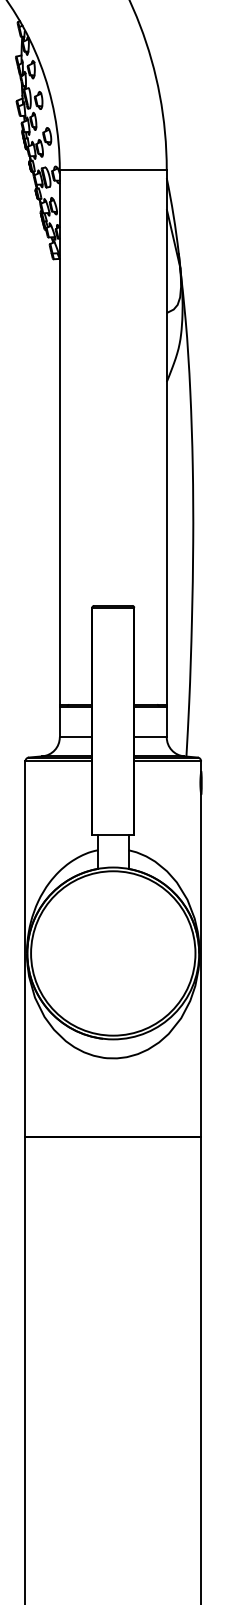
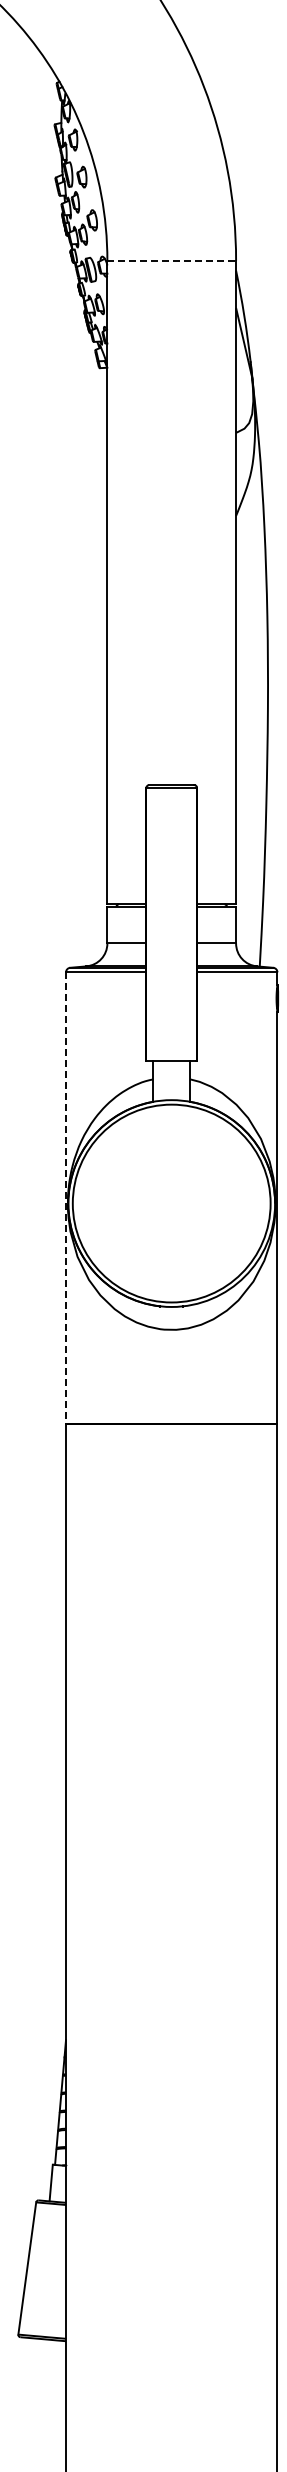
line: (113, 169) -> (172, 260), solid -> dashed
line: (25, 949) -> (66, 1198), solid -> dashed

